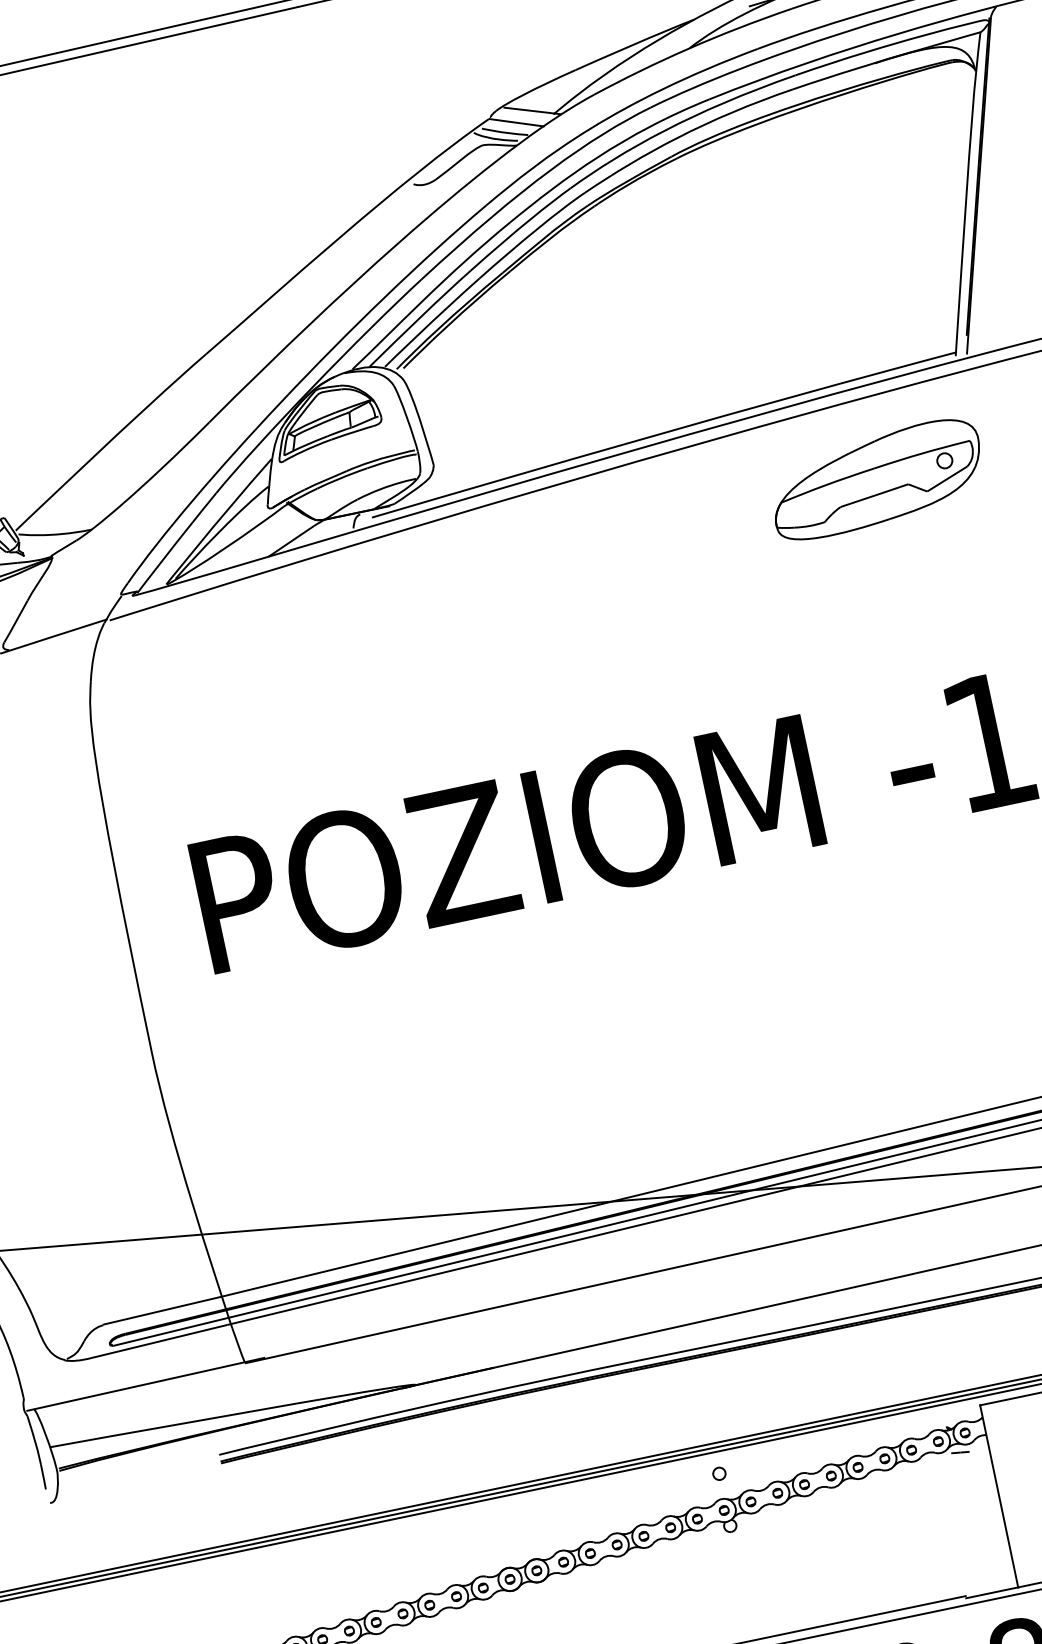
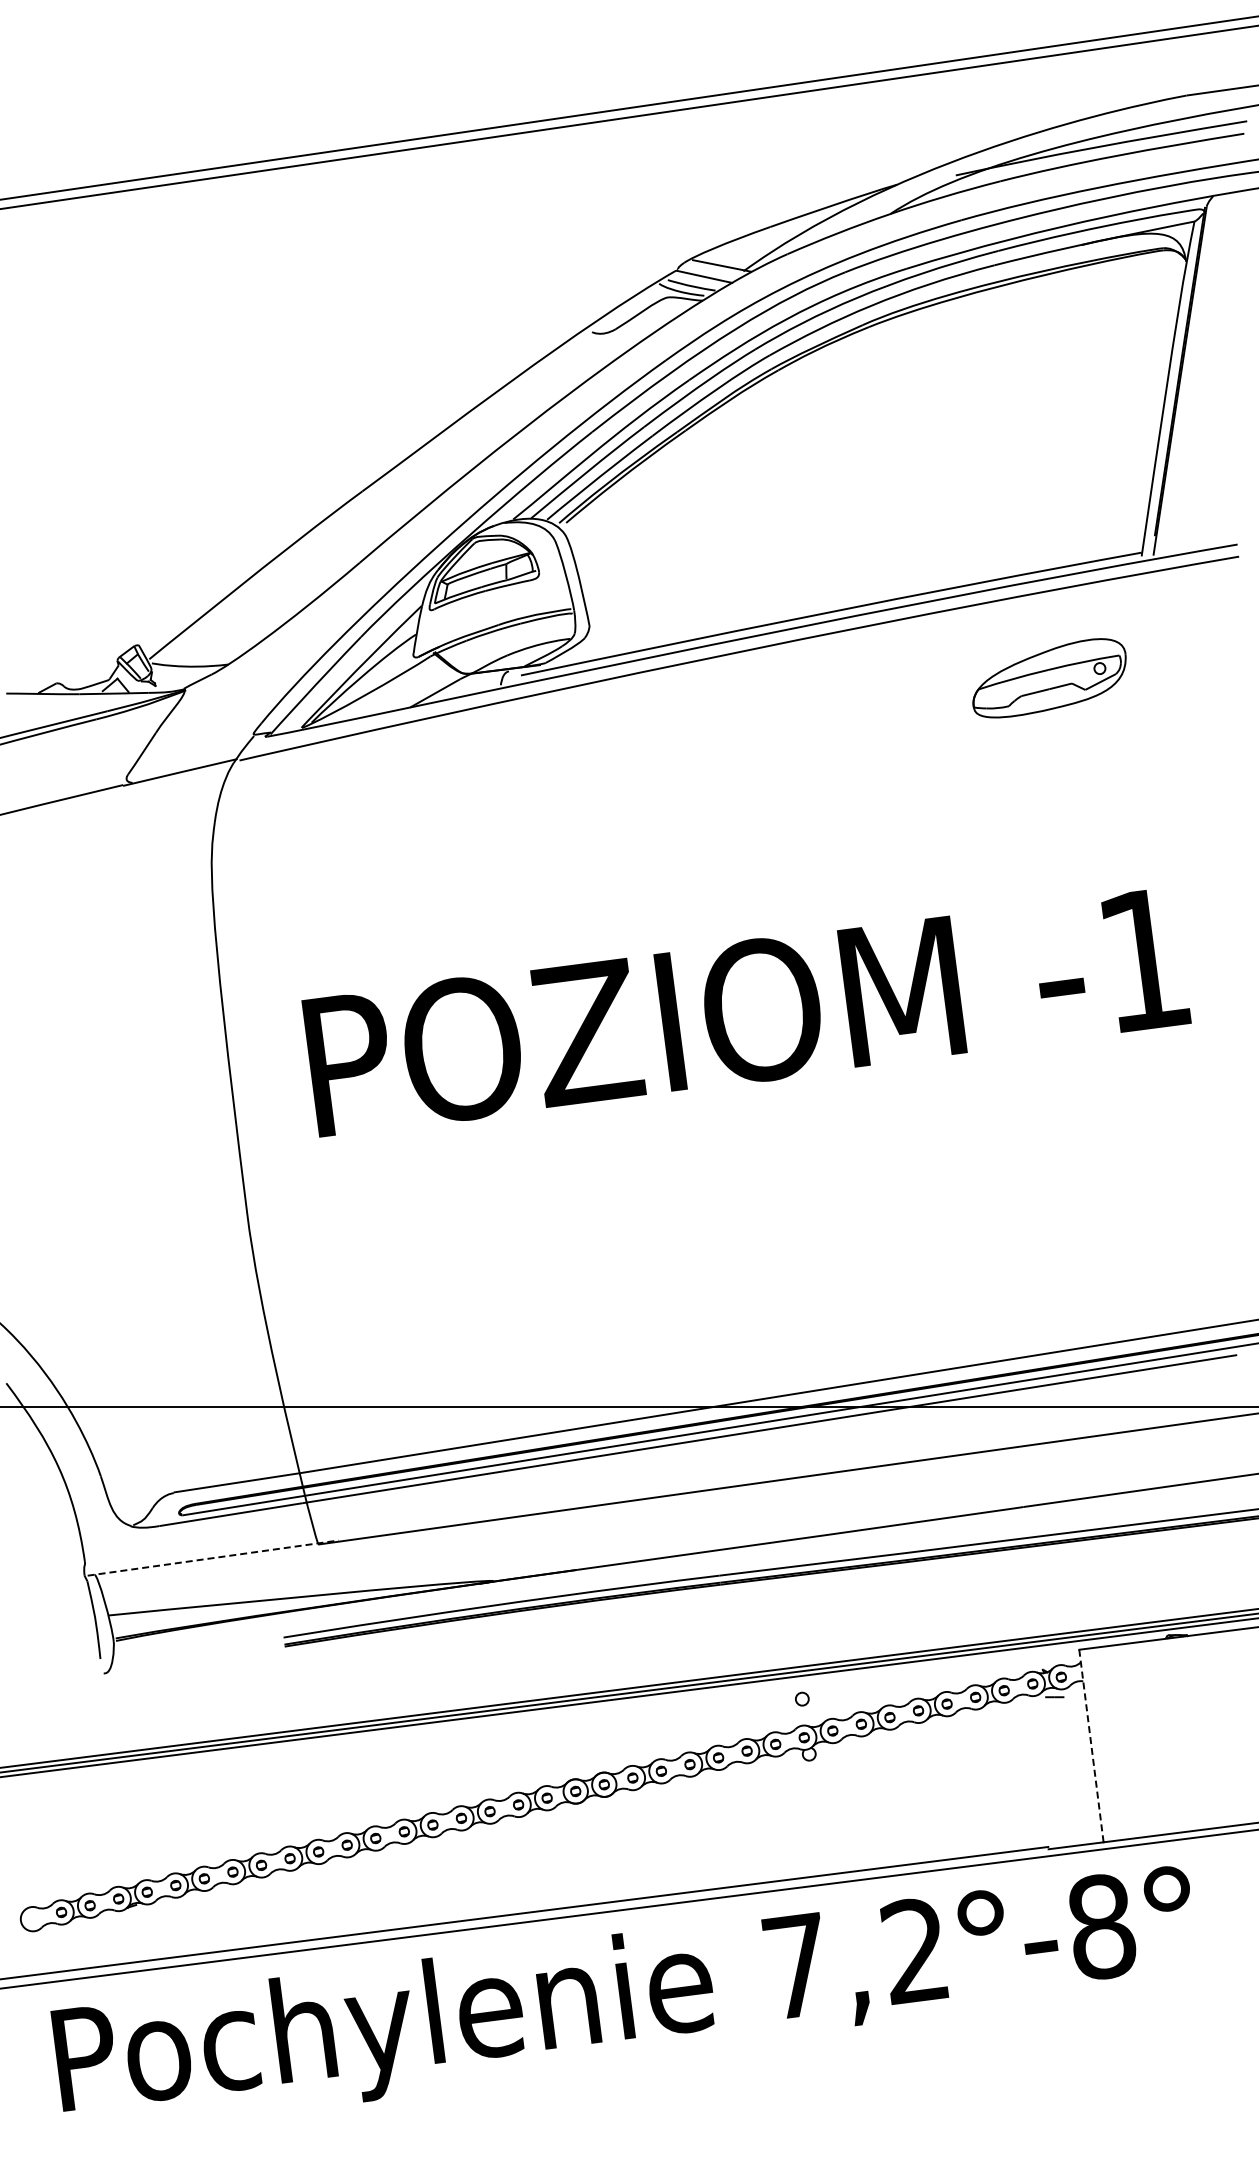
part: (877, 479) -> (1049, 678), size x0.7
line: (146, 1384) -> (213, 1558), solid -> dashed
line: (999, 1496) -> (1091, 1746), solid -> dashed

